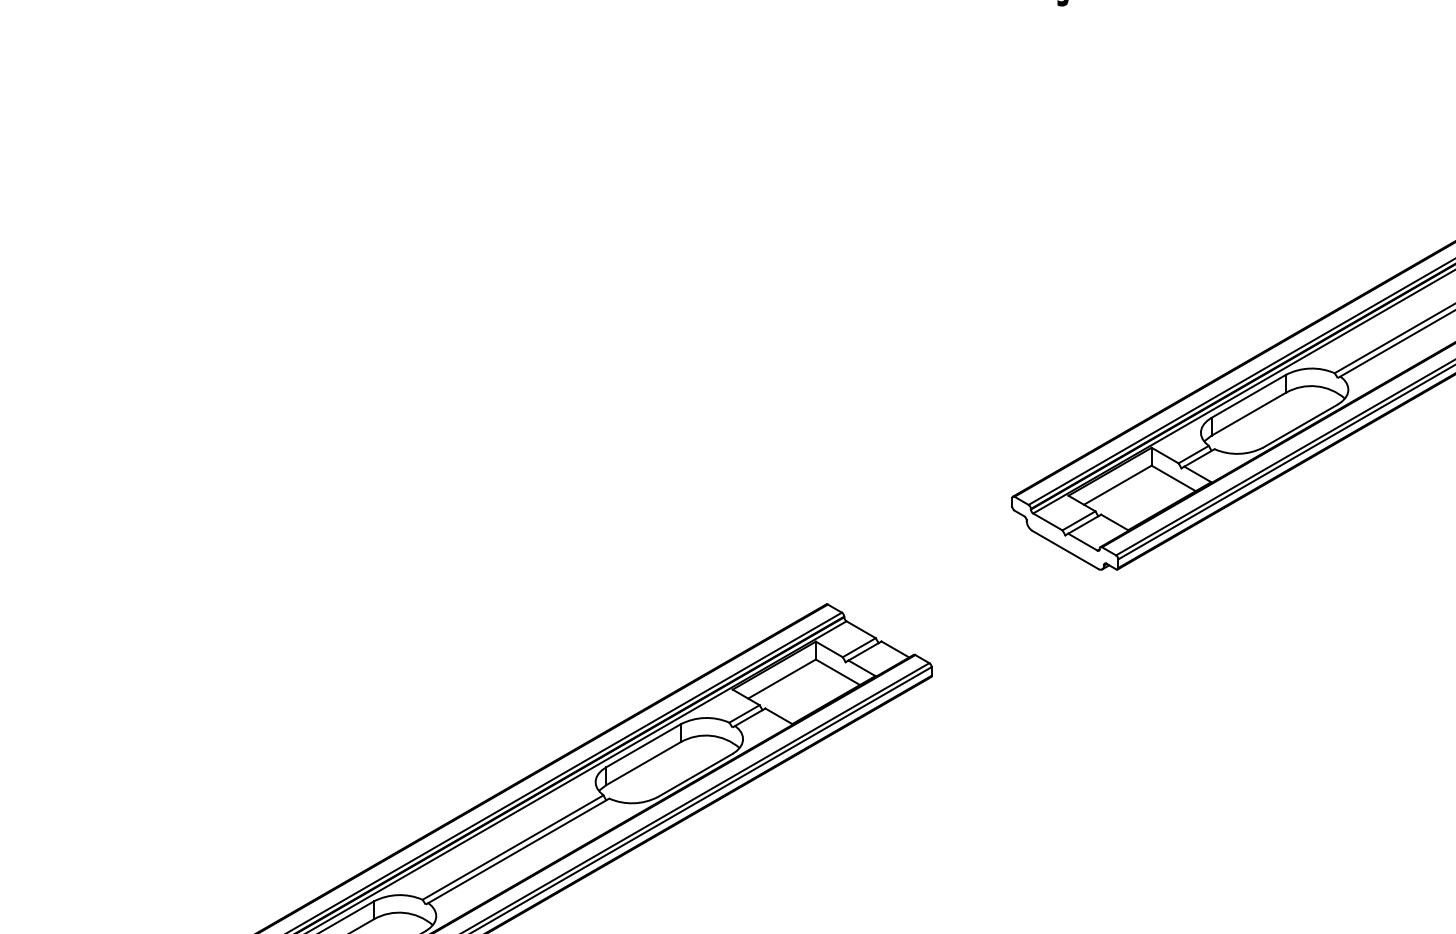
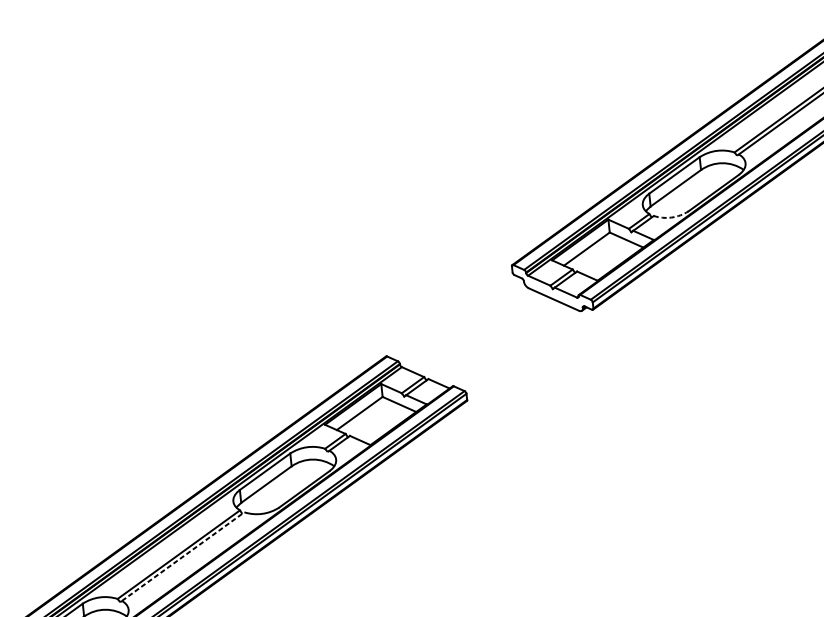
arc: (1239, 453) -> (672, 217), solid -> dashed
line: (519, 850) -> (183, 556), solid -> dashed

